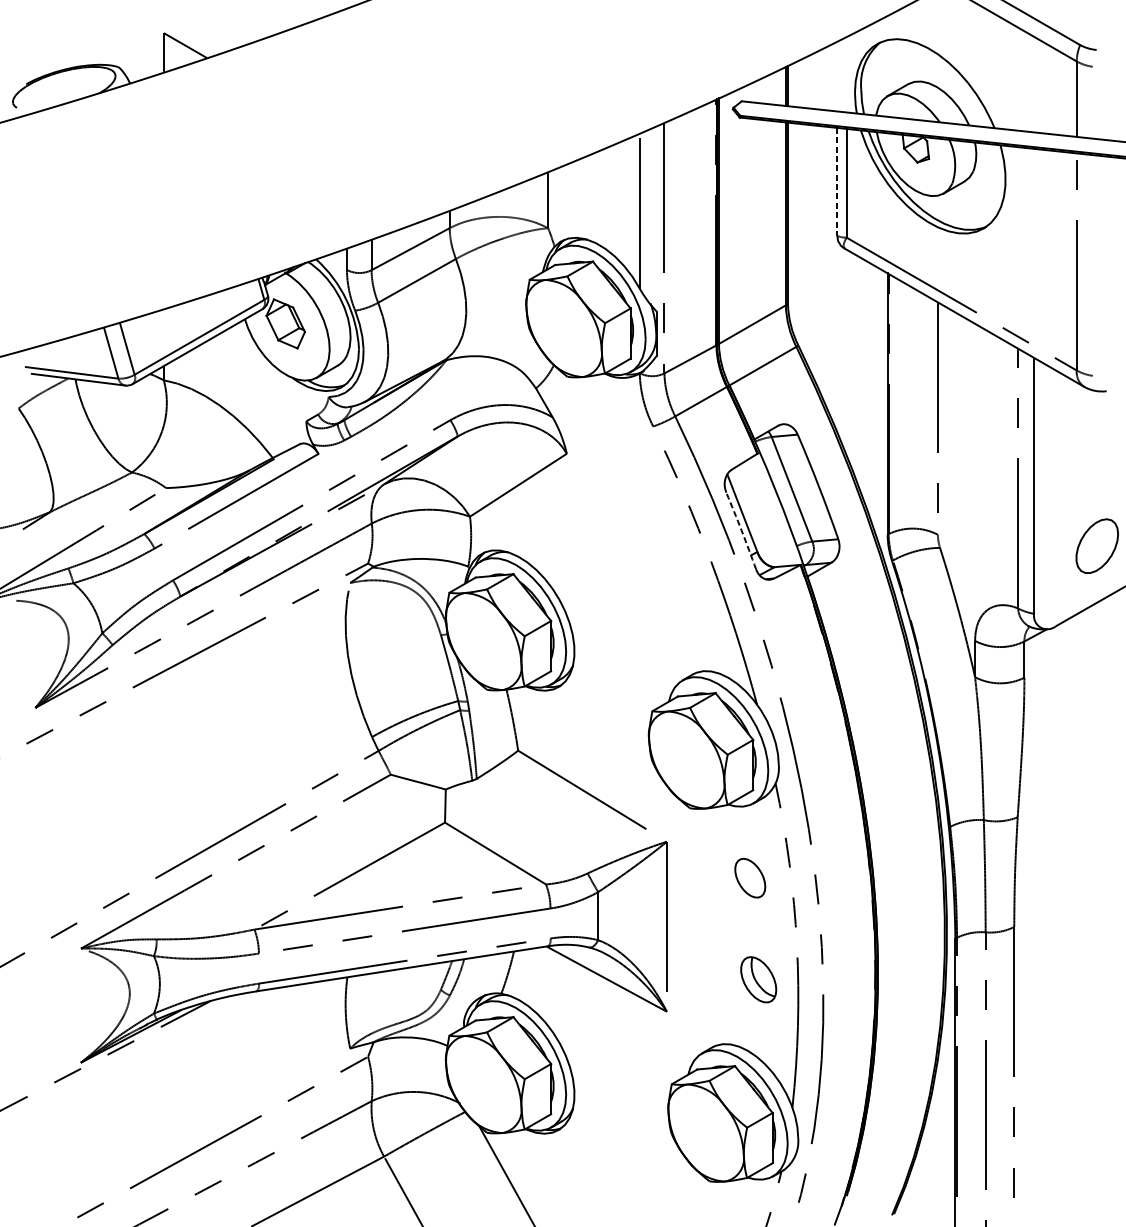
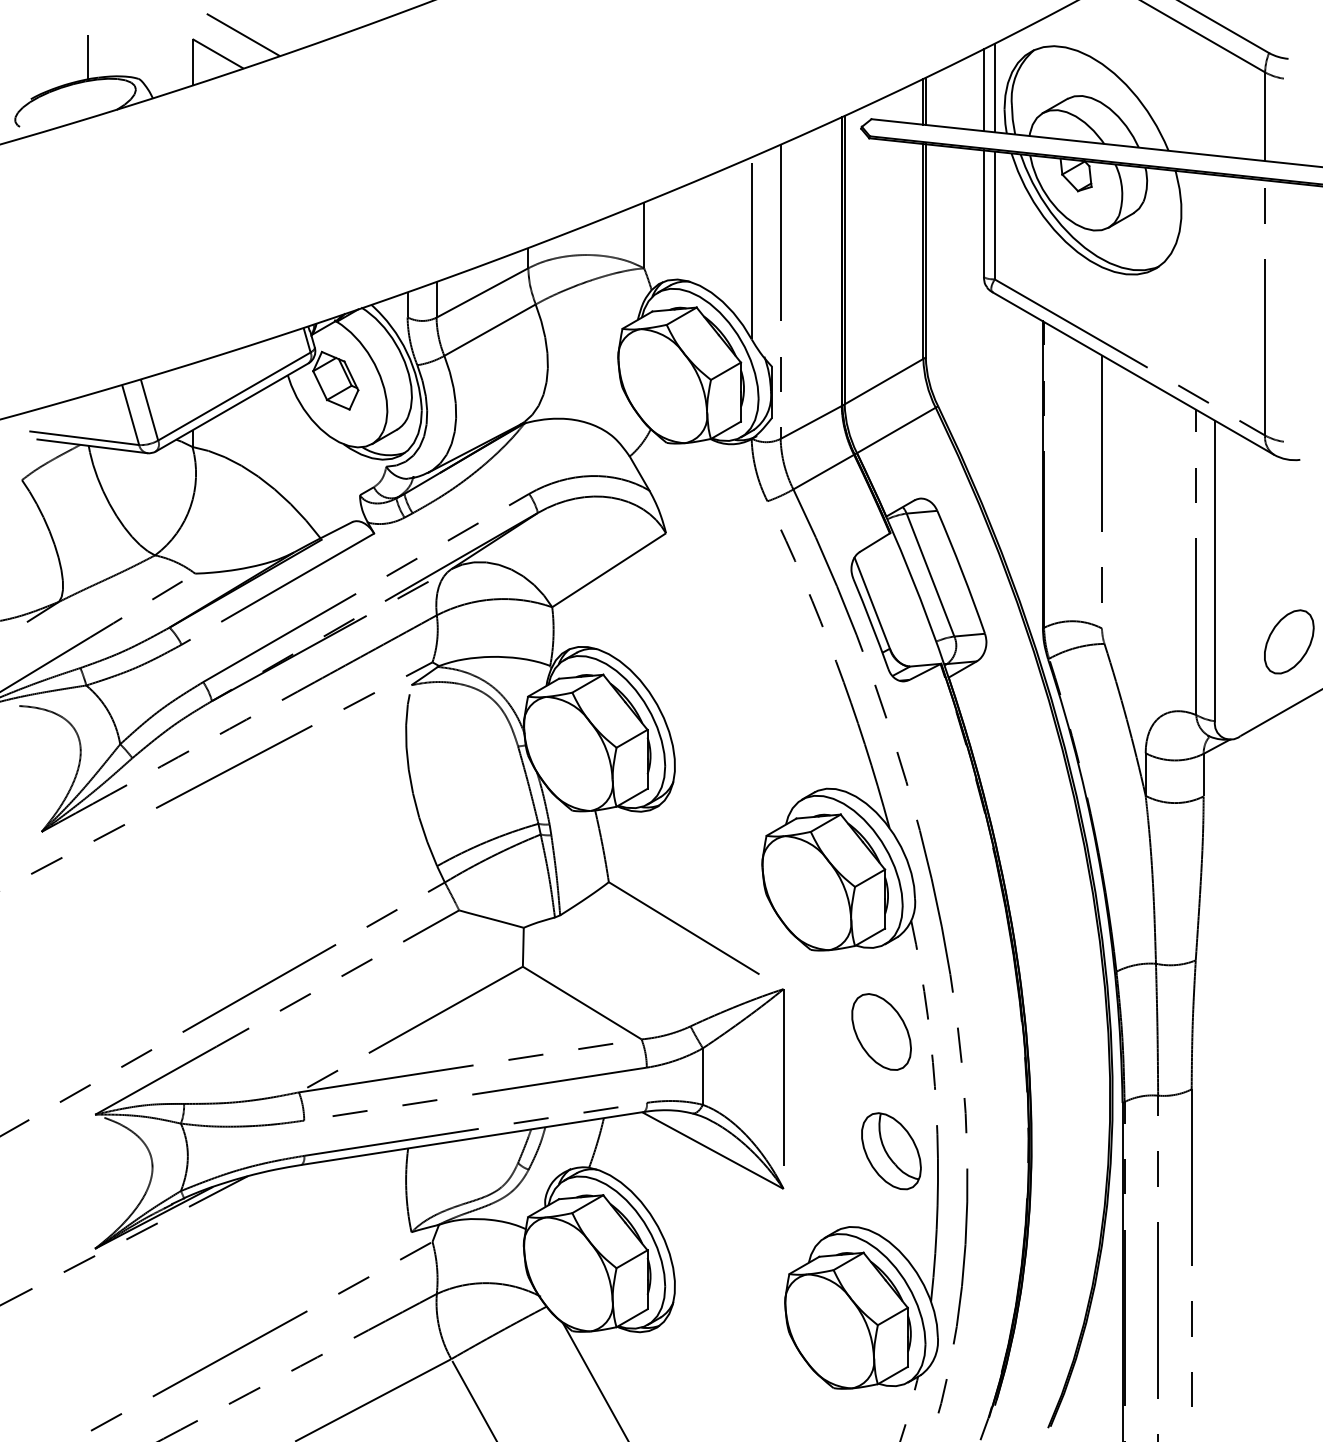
line: (207, 29) -> (243, 34), added
line: (75, 48) -> (88, 57), added
line: (846, 74) -> (994, 87), added
line: (837, 76) -> (983, 90), added
line: (837, 182) -> (983, 214), dashed -> solid
arc: (741, 530) -> (871, 623), dashed -> solid
part: (750, 877) -> (881, 1031), size x1.67
part: (758, 979) -> (891, 1151), size x1.43

